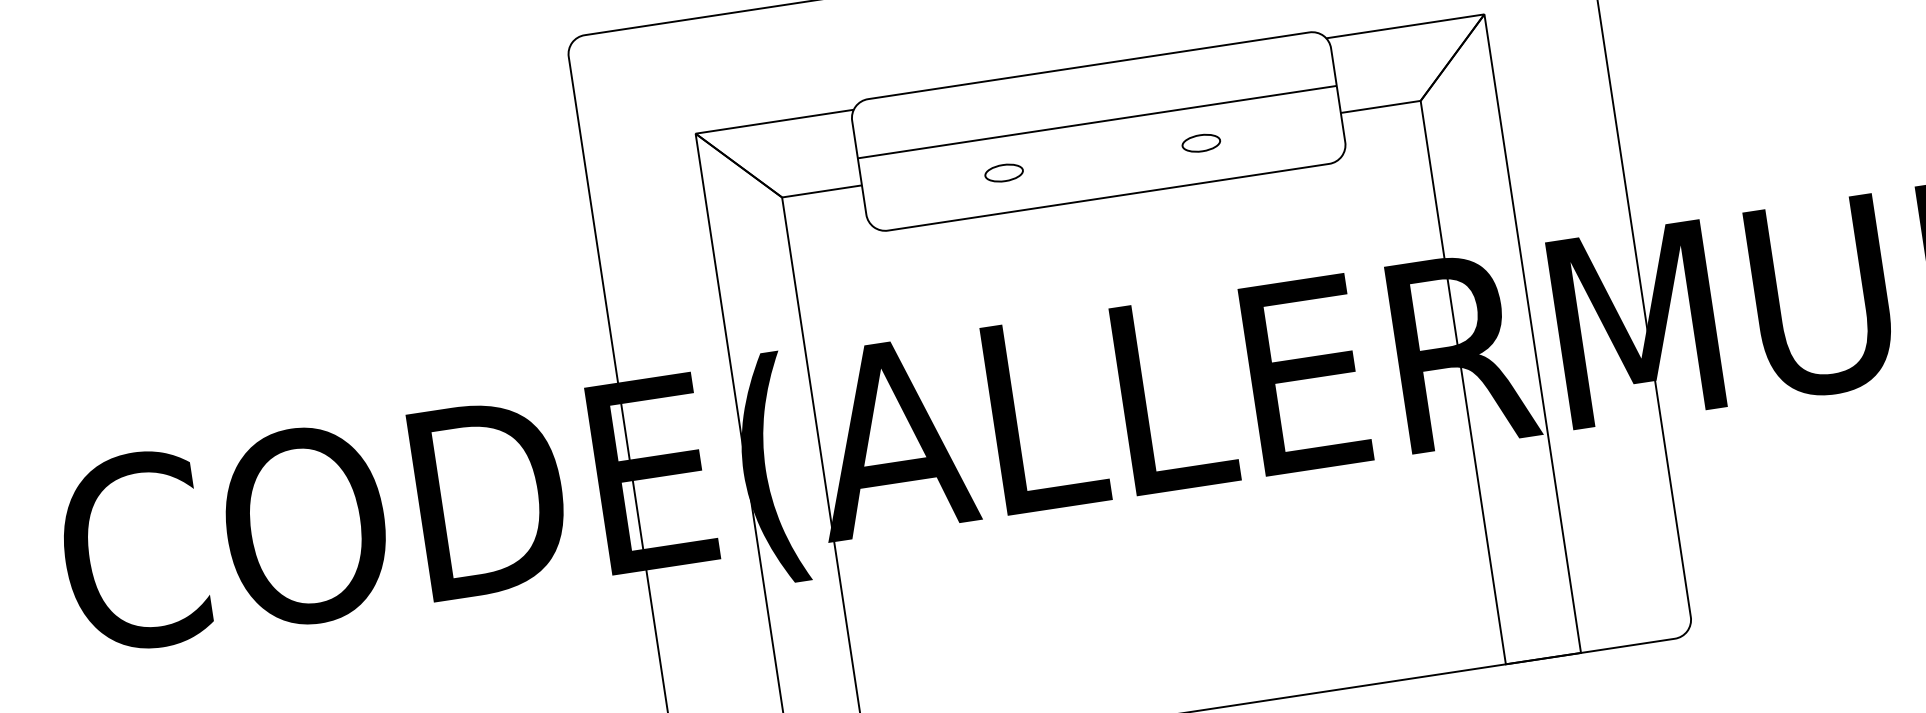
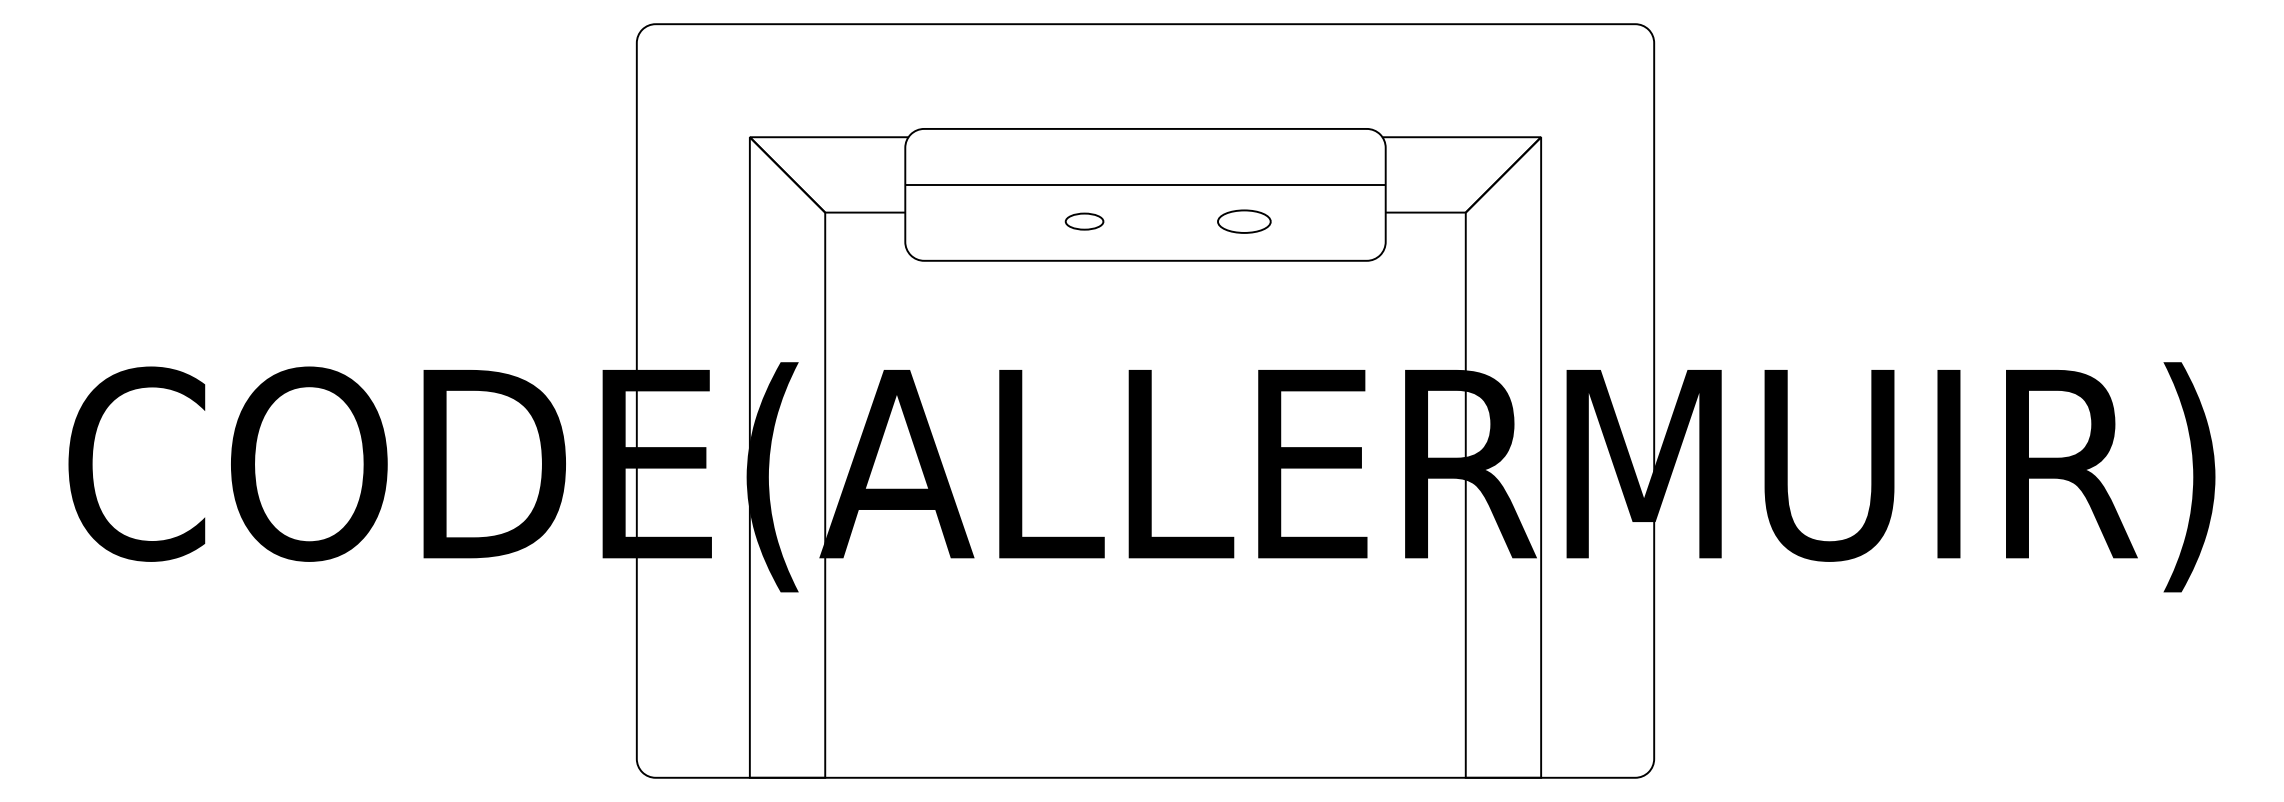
part: (1201, 143) -> (1244, 221), size x1.4
part: (1004, 172) -> (1084, 221), moved

